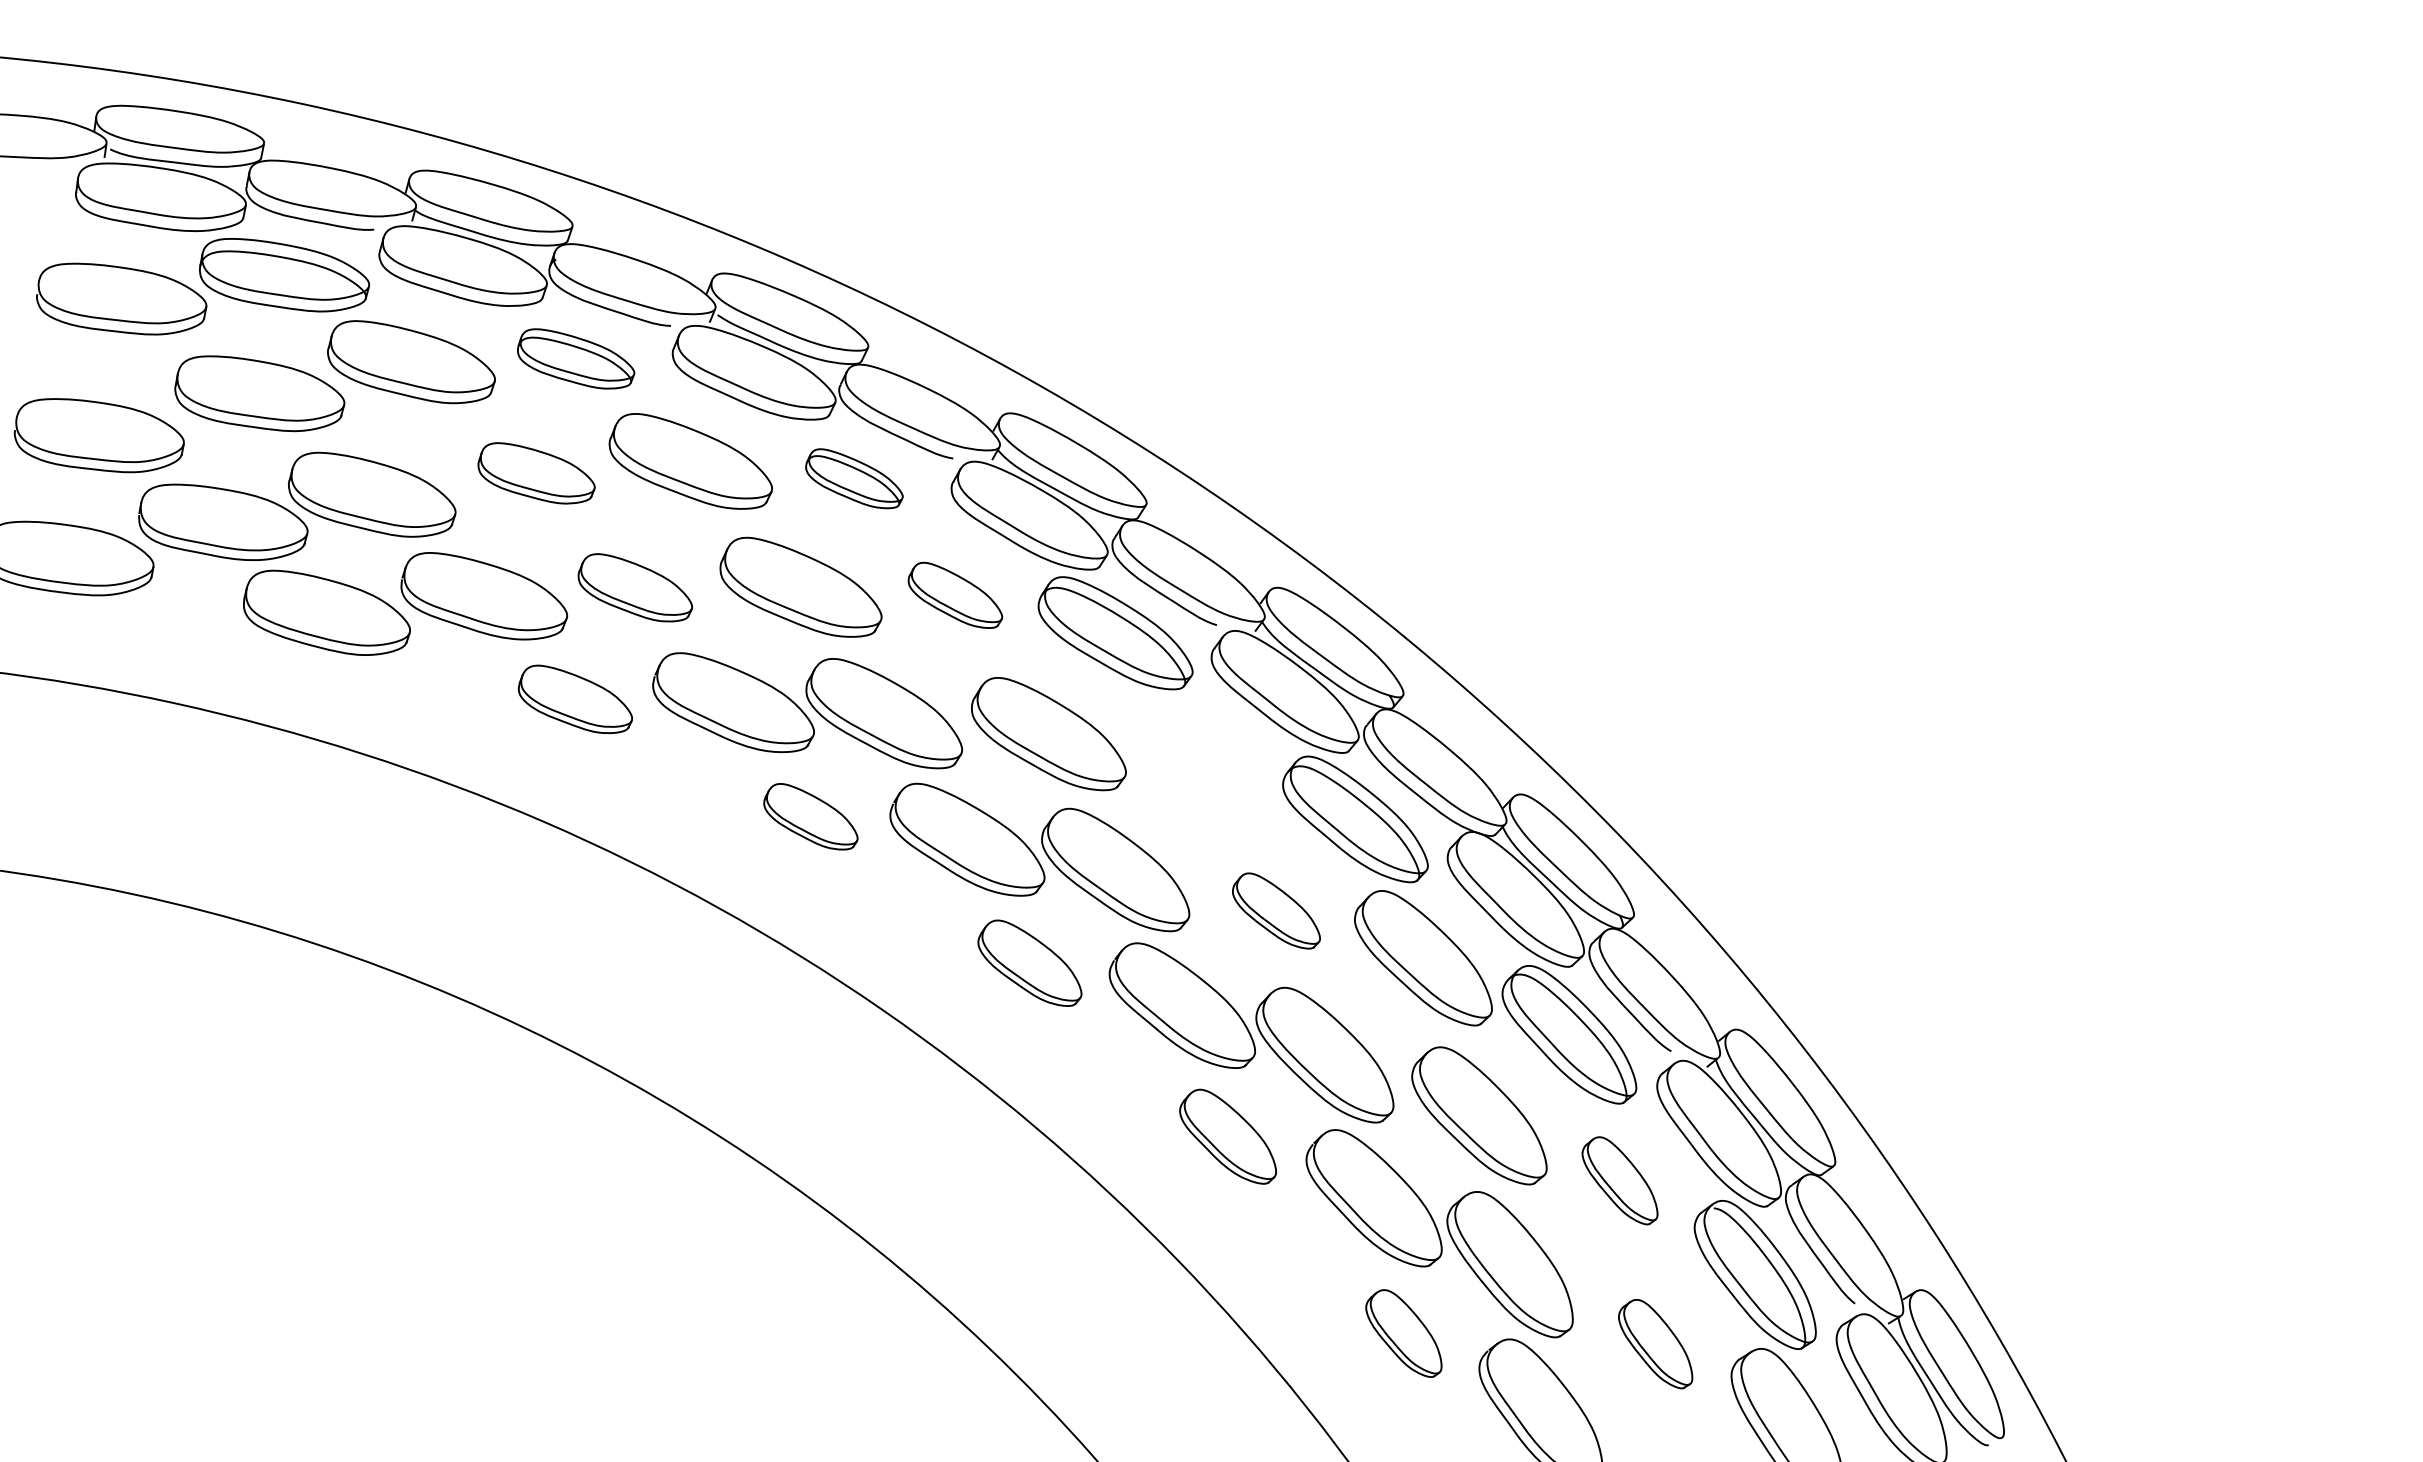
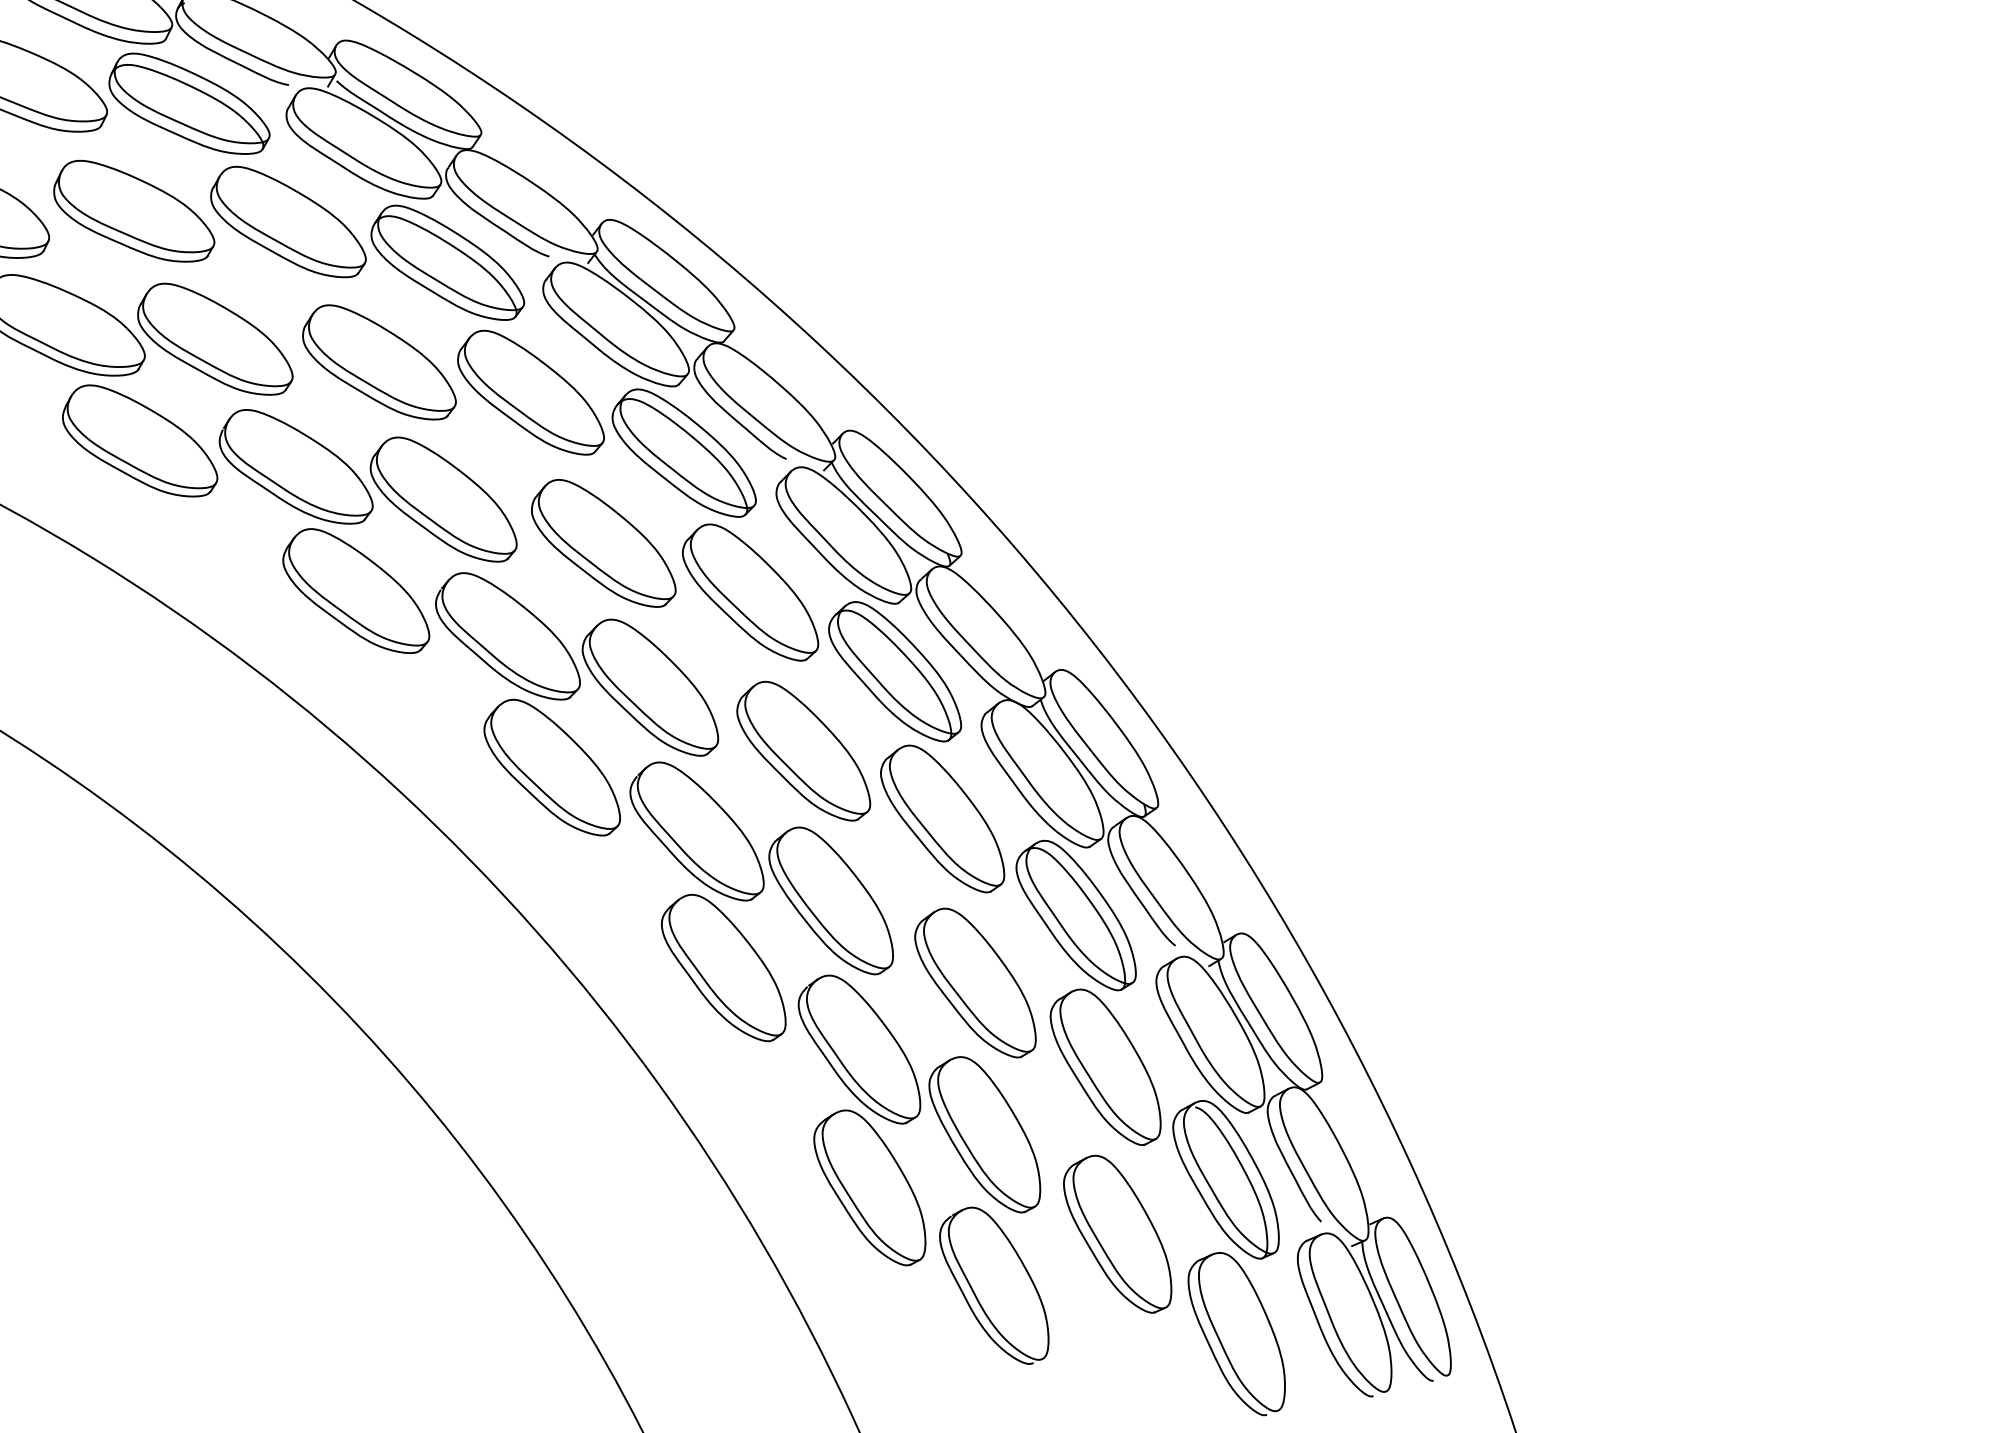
part: (576, 358) -> (190, 103), size x1.43
part: (536, 473) -> (134, 212), size x1.43
part: (854, 478) -> (448, 262), size x1.67
part: (635, 587) -> (216, 338), size x1.43
part: (955, 595) -> (532, 392), size x1.67
part: (575, 699) -> (141, 441), size x1.43
part: (1200, 761) -> (750, 591), added
part: (810, 816) -> (357, 590), size x1.67
part: (1276, 910) -> (804, 750), size x1.67
part: (1029, 963) -> (552, 767), size x1.43
part: (1227, 1136) -> (724, 966), size x1.43
part: (1619, 1180) -> (1105, 1066), size x1.67
part: (1403, 1333) -> (870, 1186), size x1.67
part: (1655, 1343) -> (1118, 1232), size x1.67

